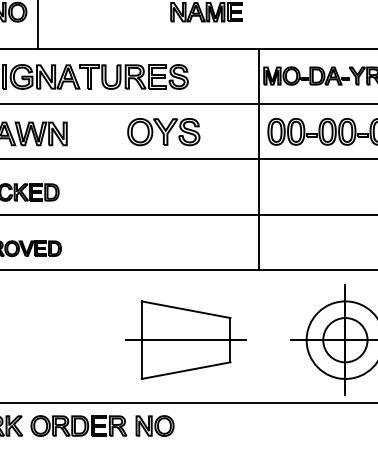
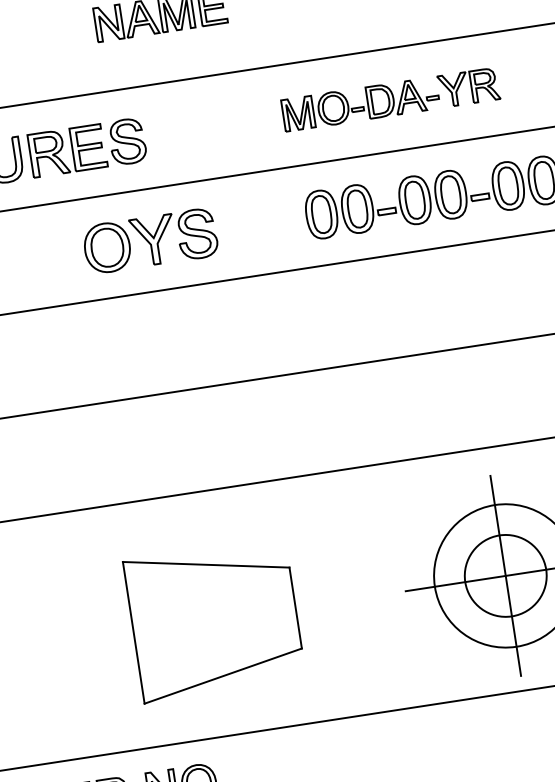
part: (163, 132) -> (150, 242), moved
line: (259, 159) -> (298, 269), removed
line: (185, 340) -> (213, 621), removed

